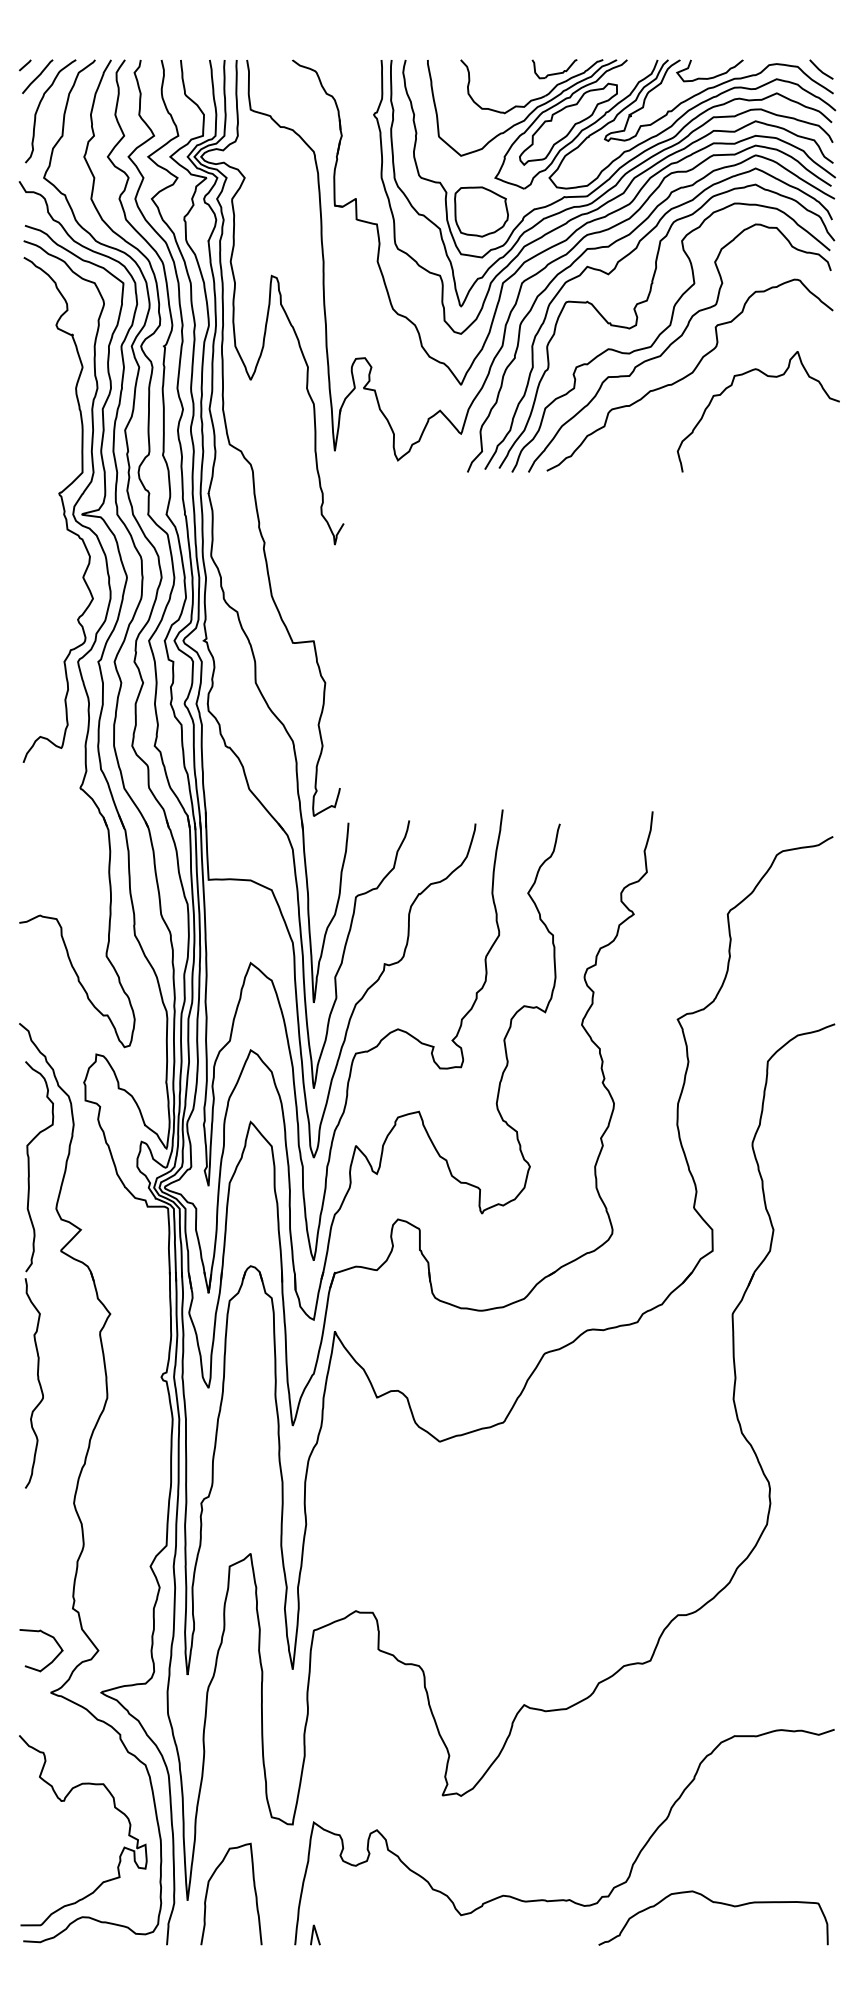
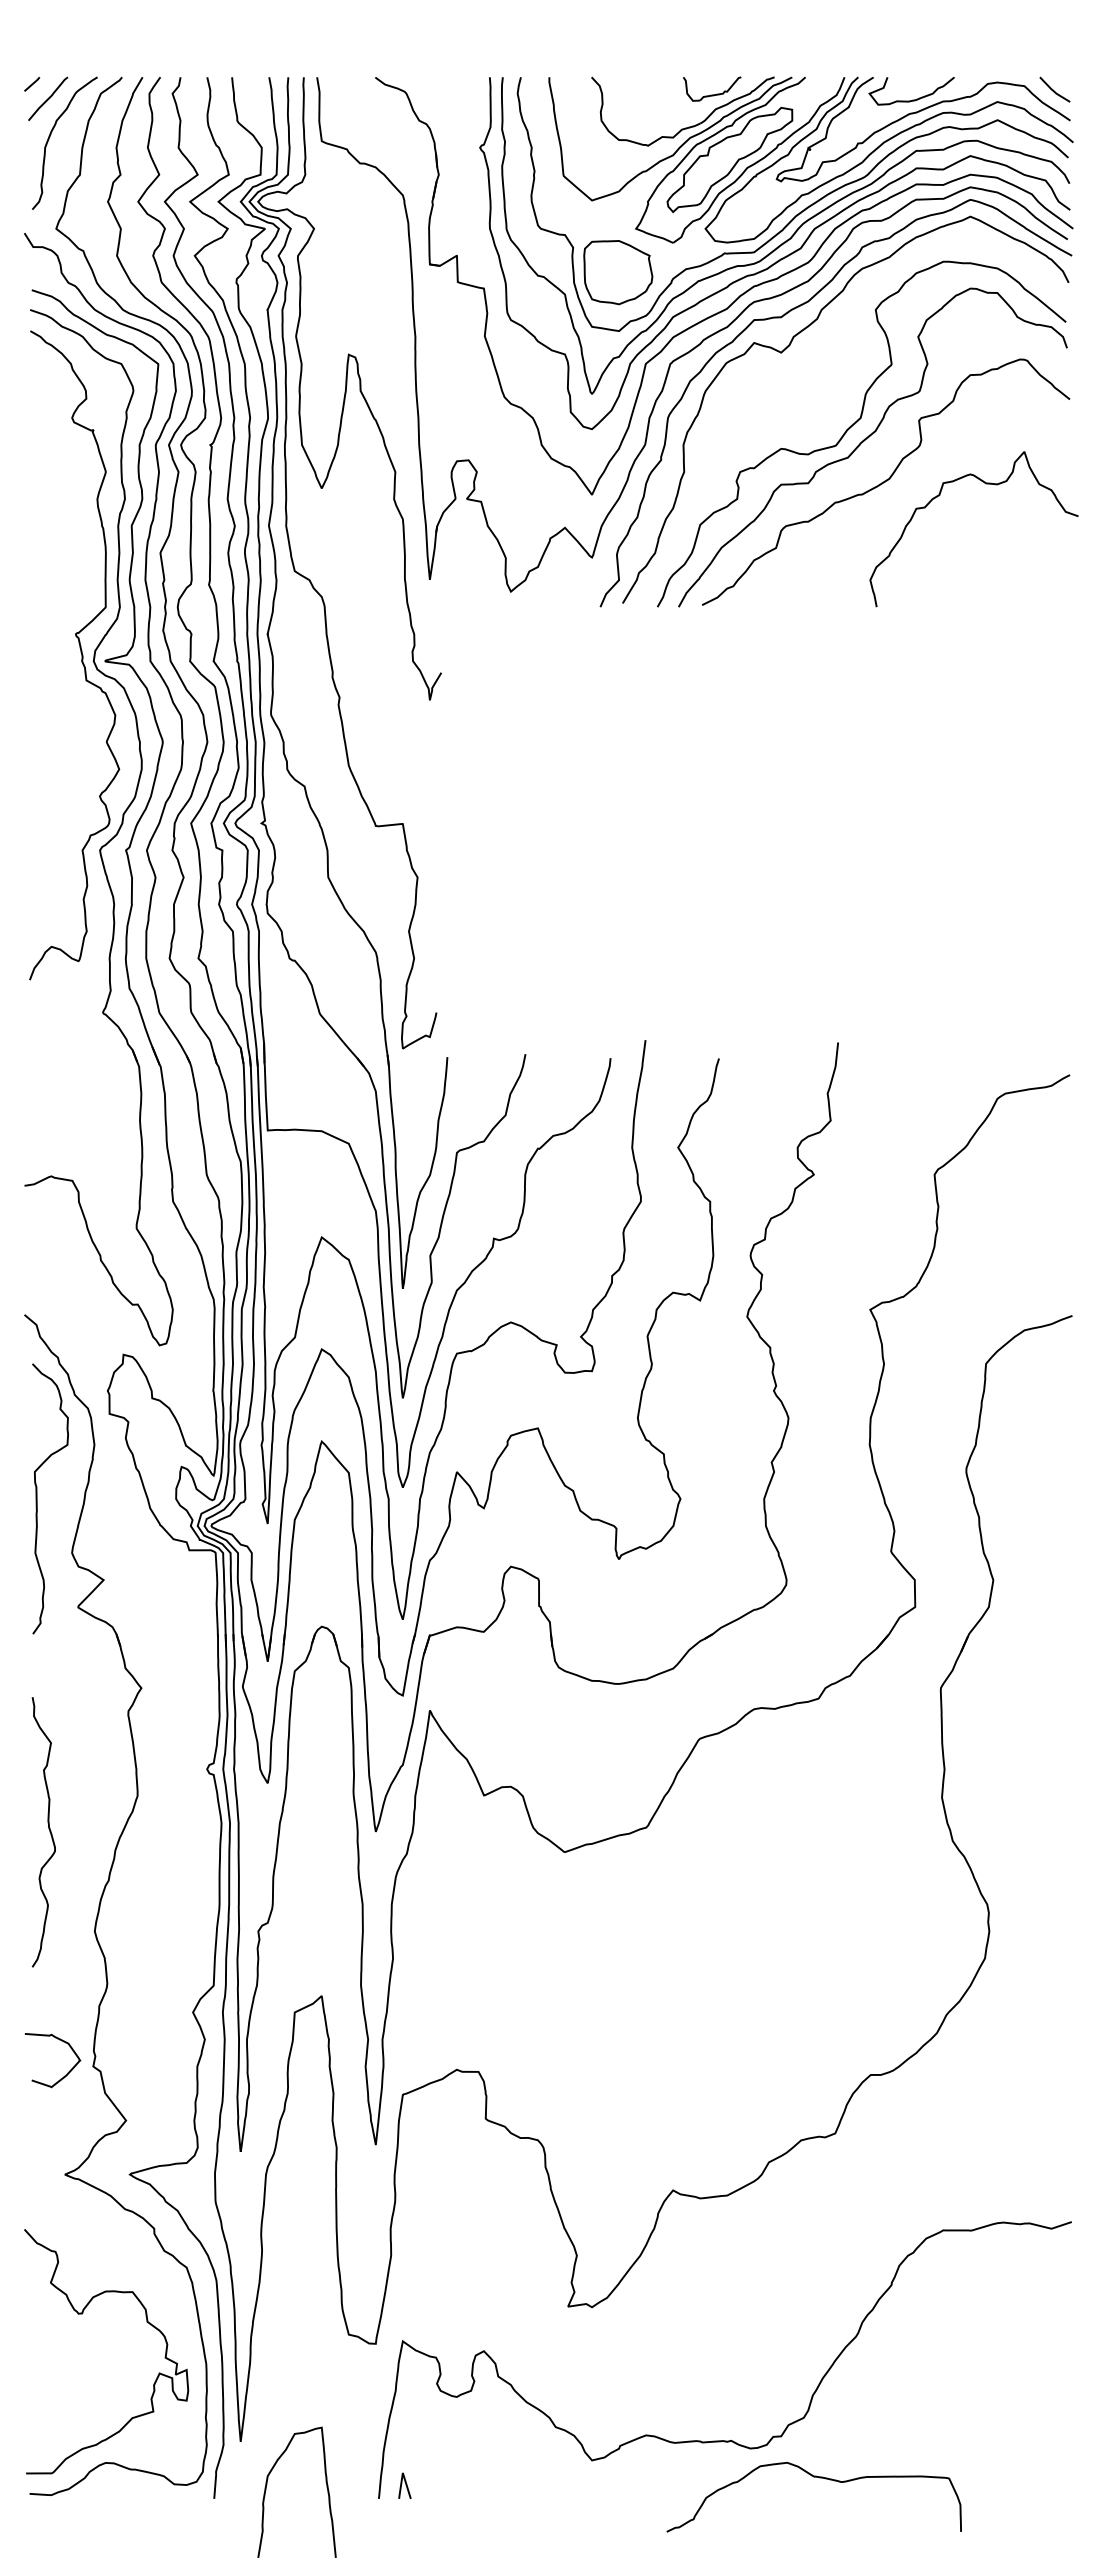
curve: (637, 323) -> (818, 415), removed
curve: (37, 1381) -> (48, 1829), moved
curve: (52, 1659) -> (67, 2072), moved
curve: (208, 1888) -> (267, 2484), moved
curve: (717, 1903) -> (819, 2478), moved

